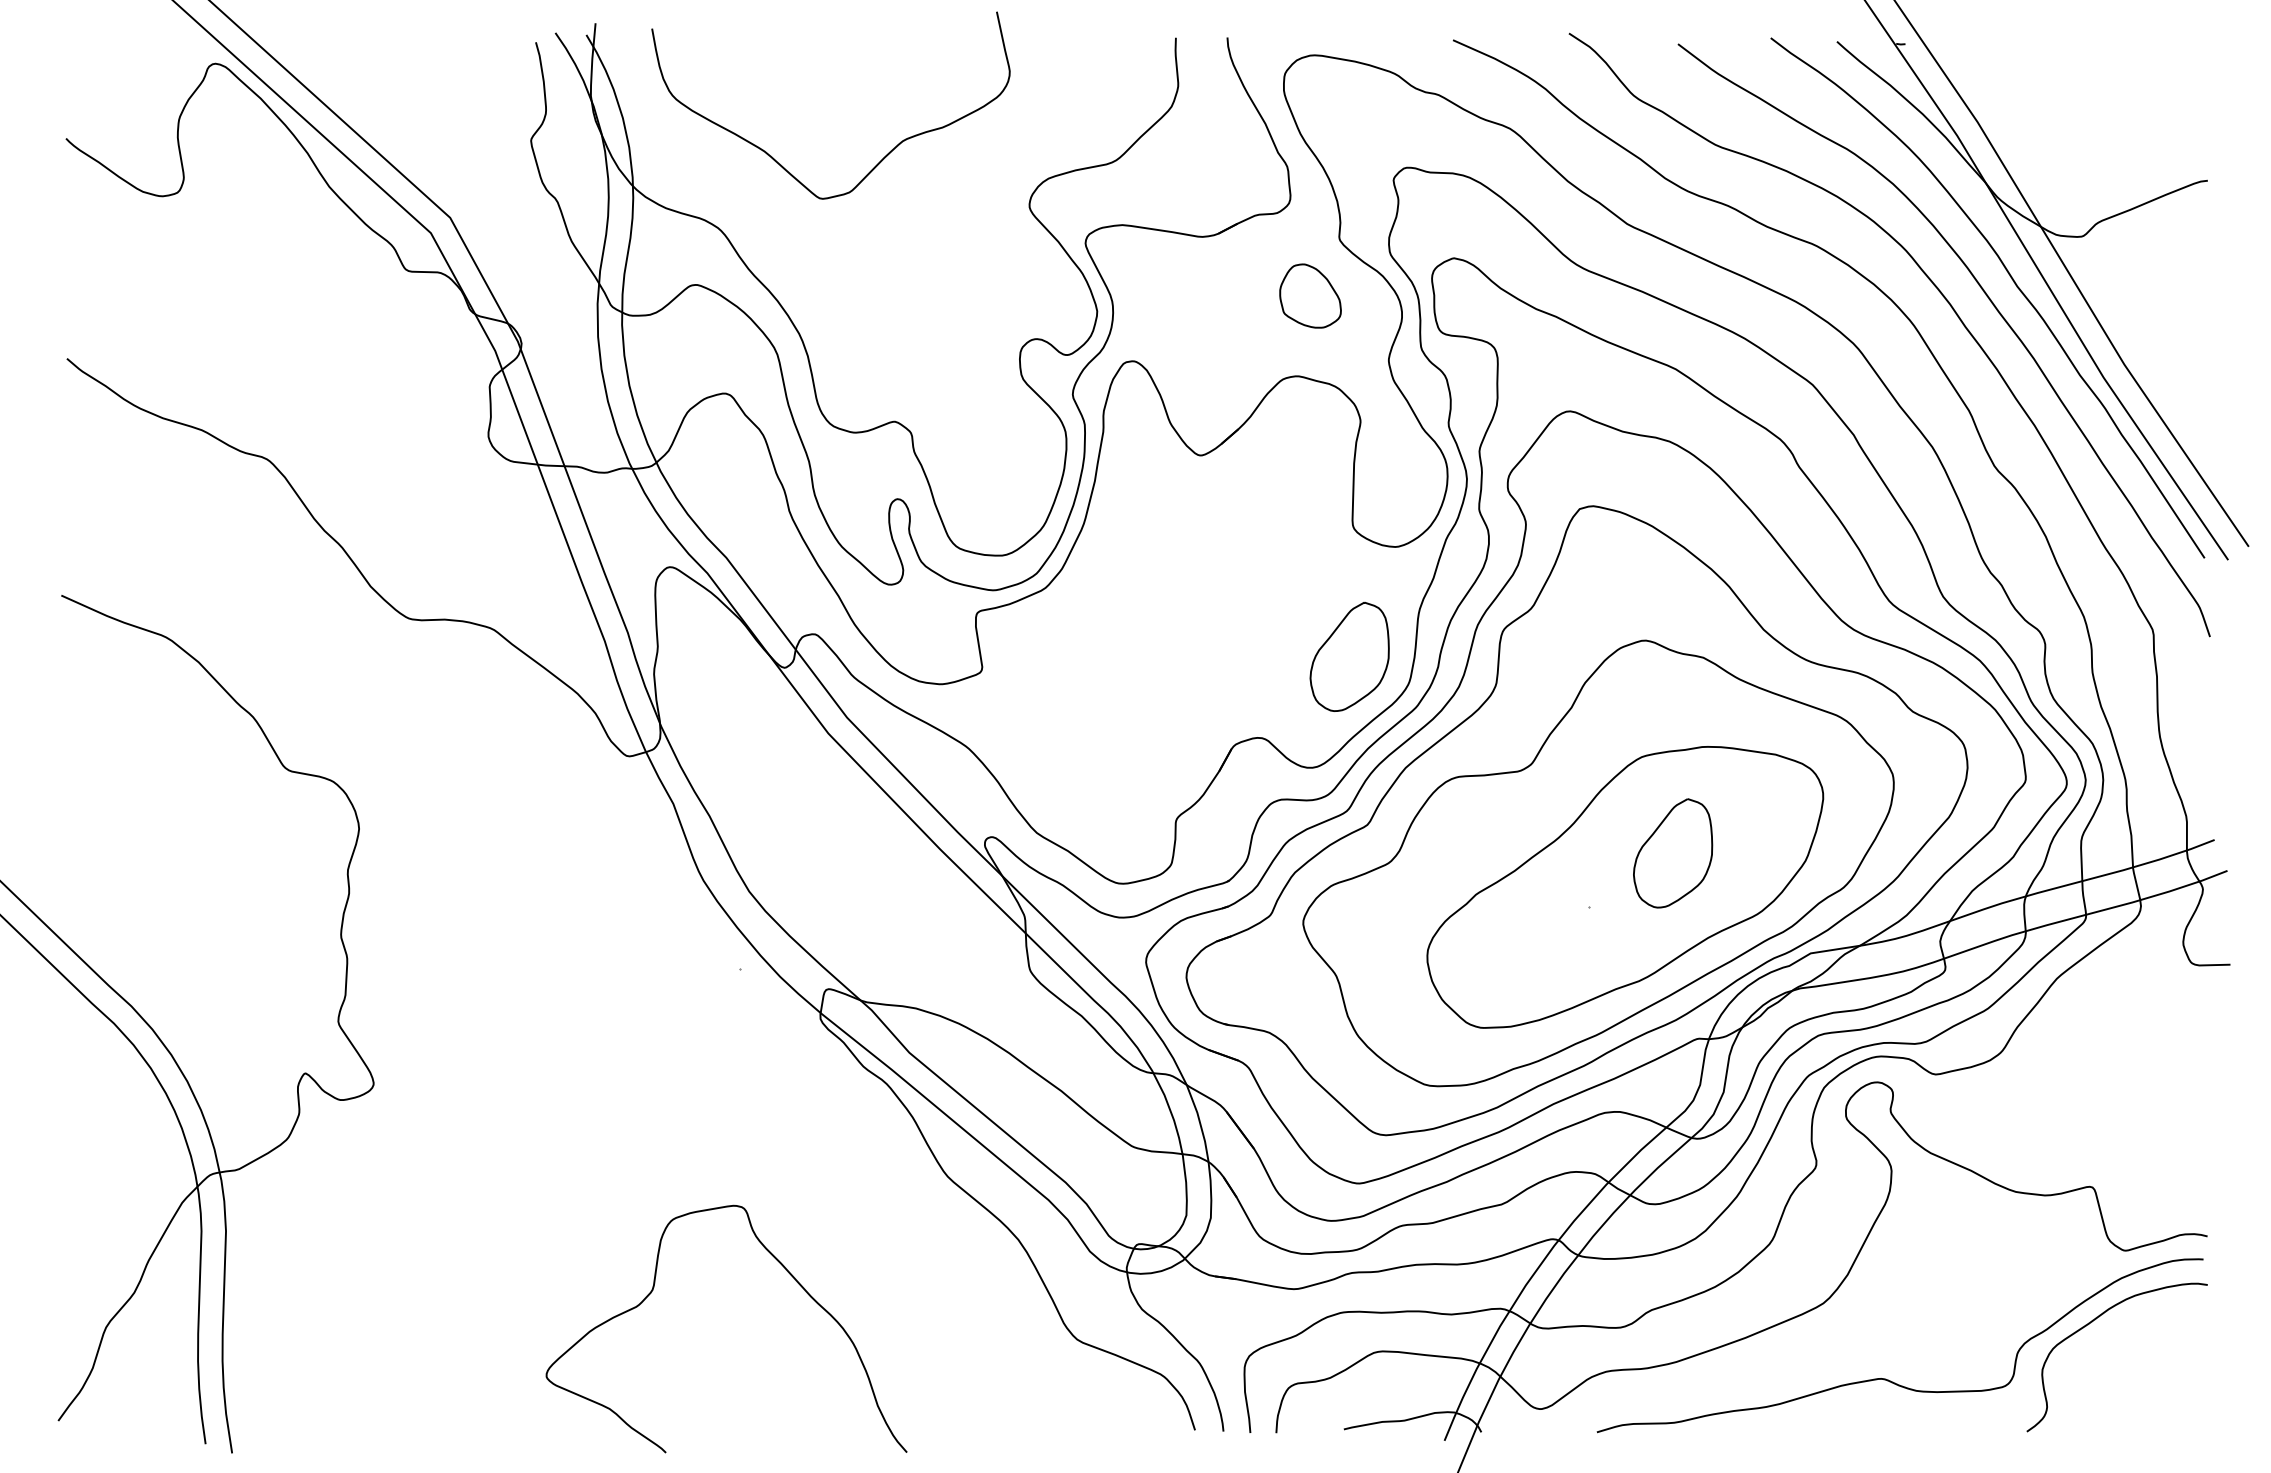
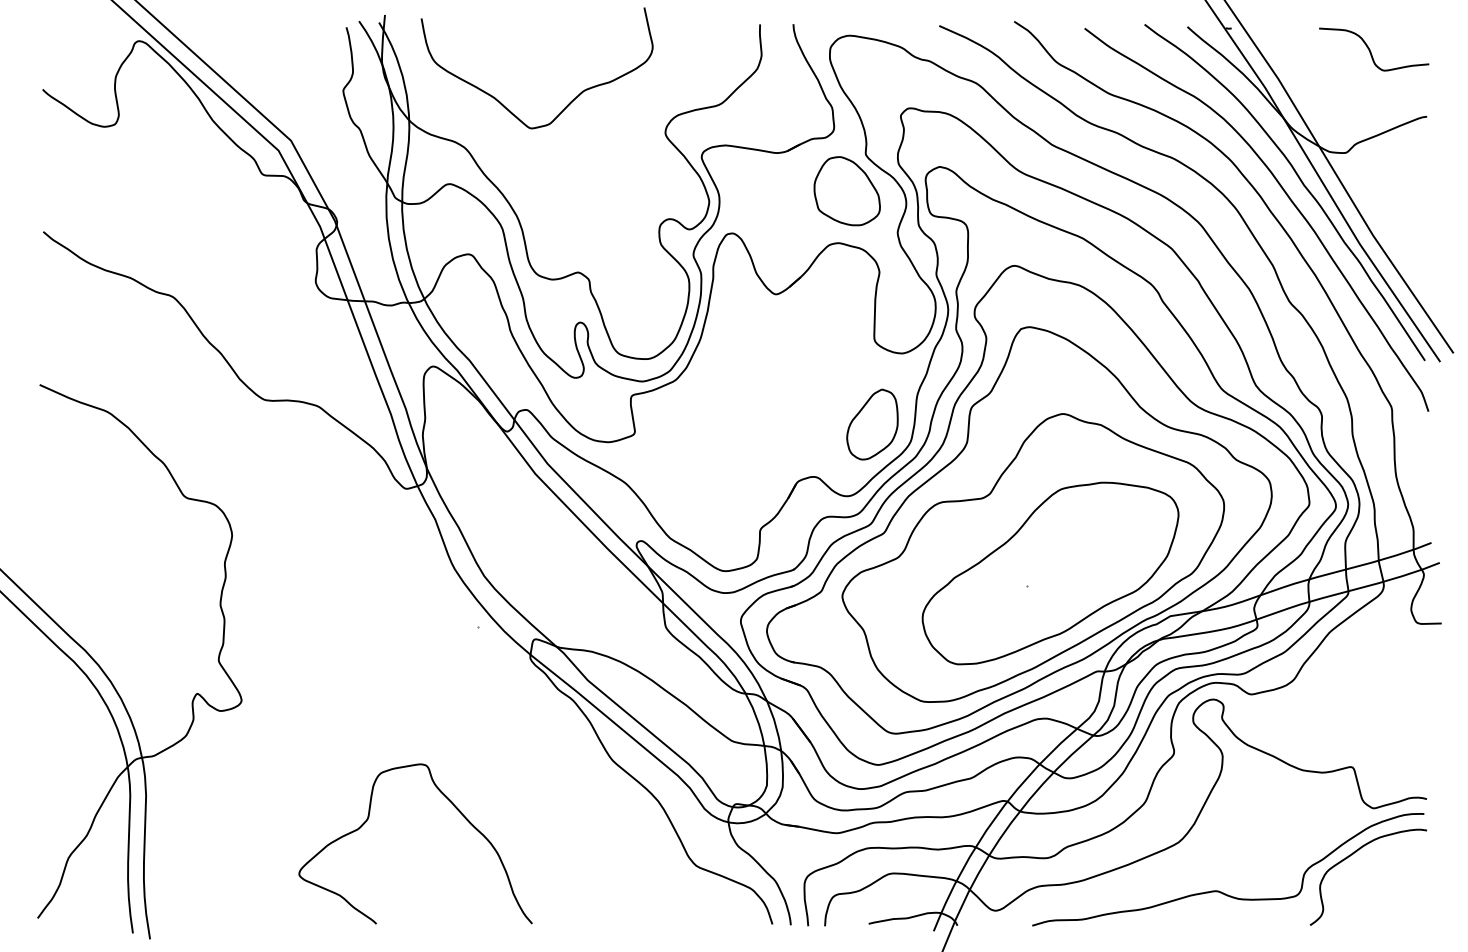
curve: (2121, 79) -> (1371, 51), added
part: (1309, 296) -> (846, 191), size x1.67
part: (1673, 853) -> (1081, 551), removed
curve: (653, 1291) -> (368, 819), moved

